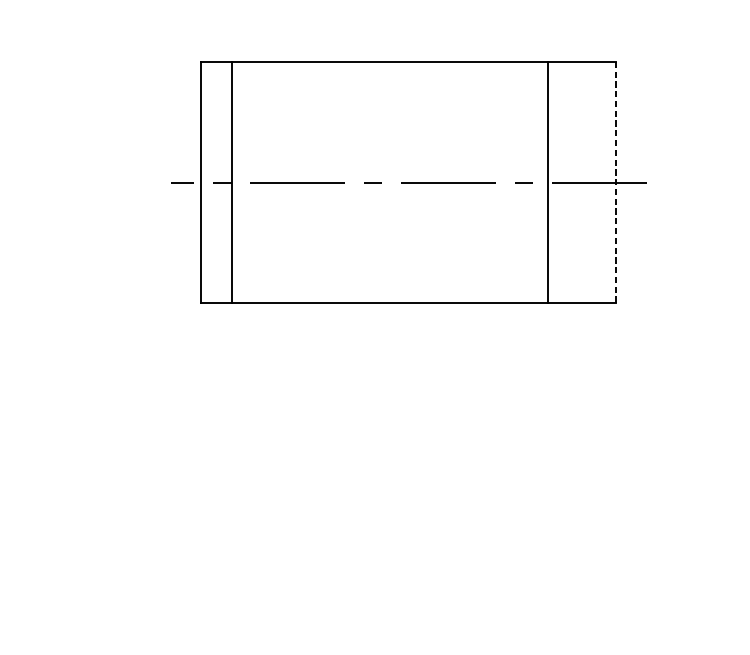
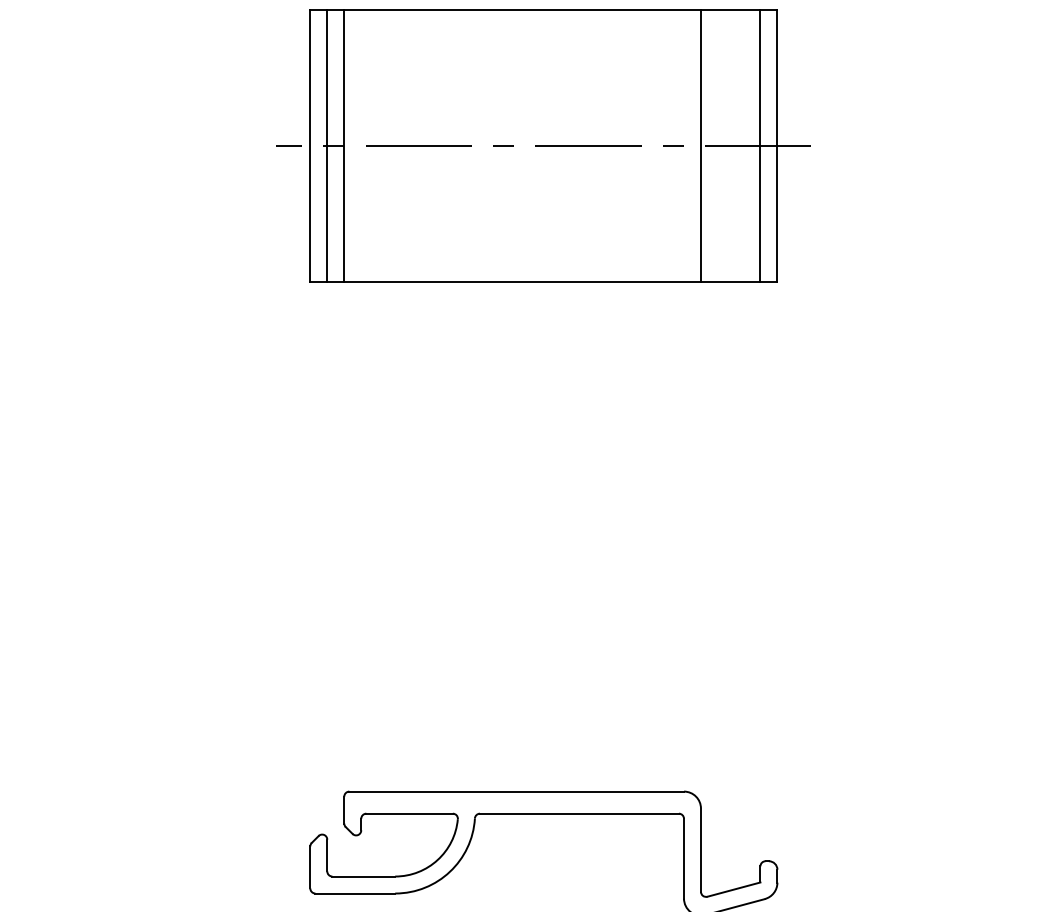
line: (216, 182) -> (327, 146), added
line: (601, 182) -> (760, 146), added
line: (616, 182) -> (777, 146), dashed -> solid

